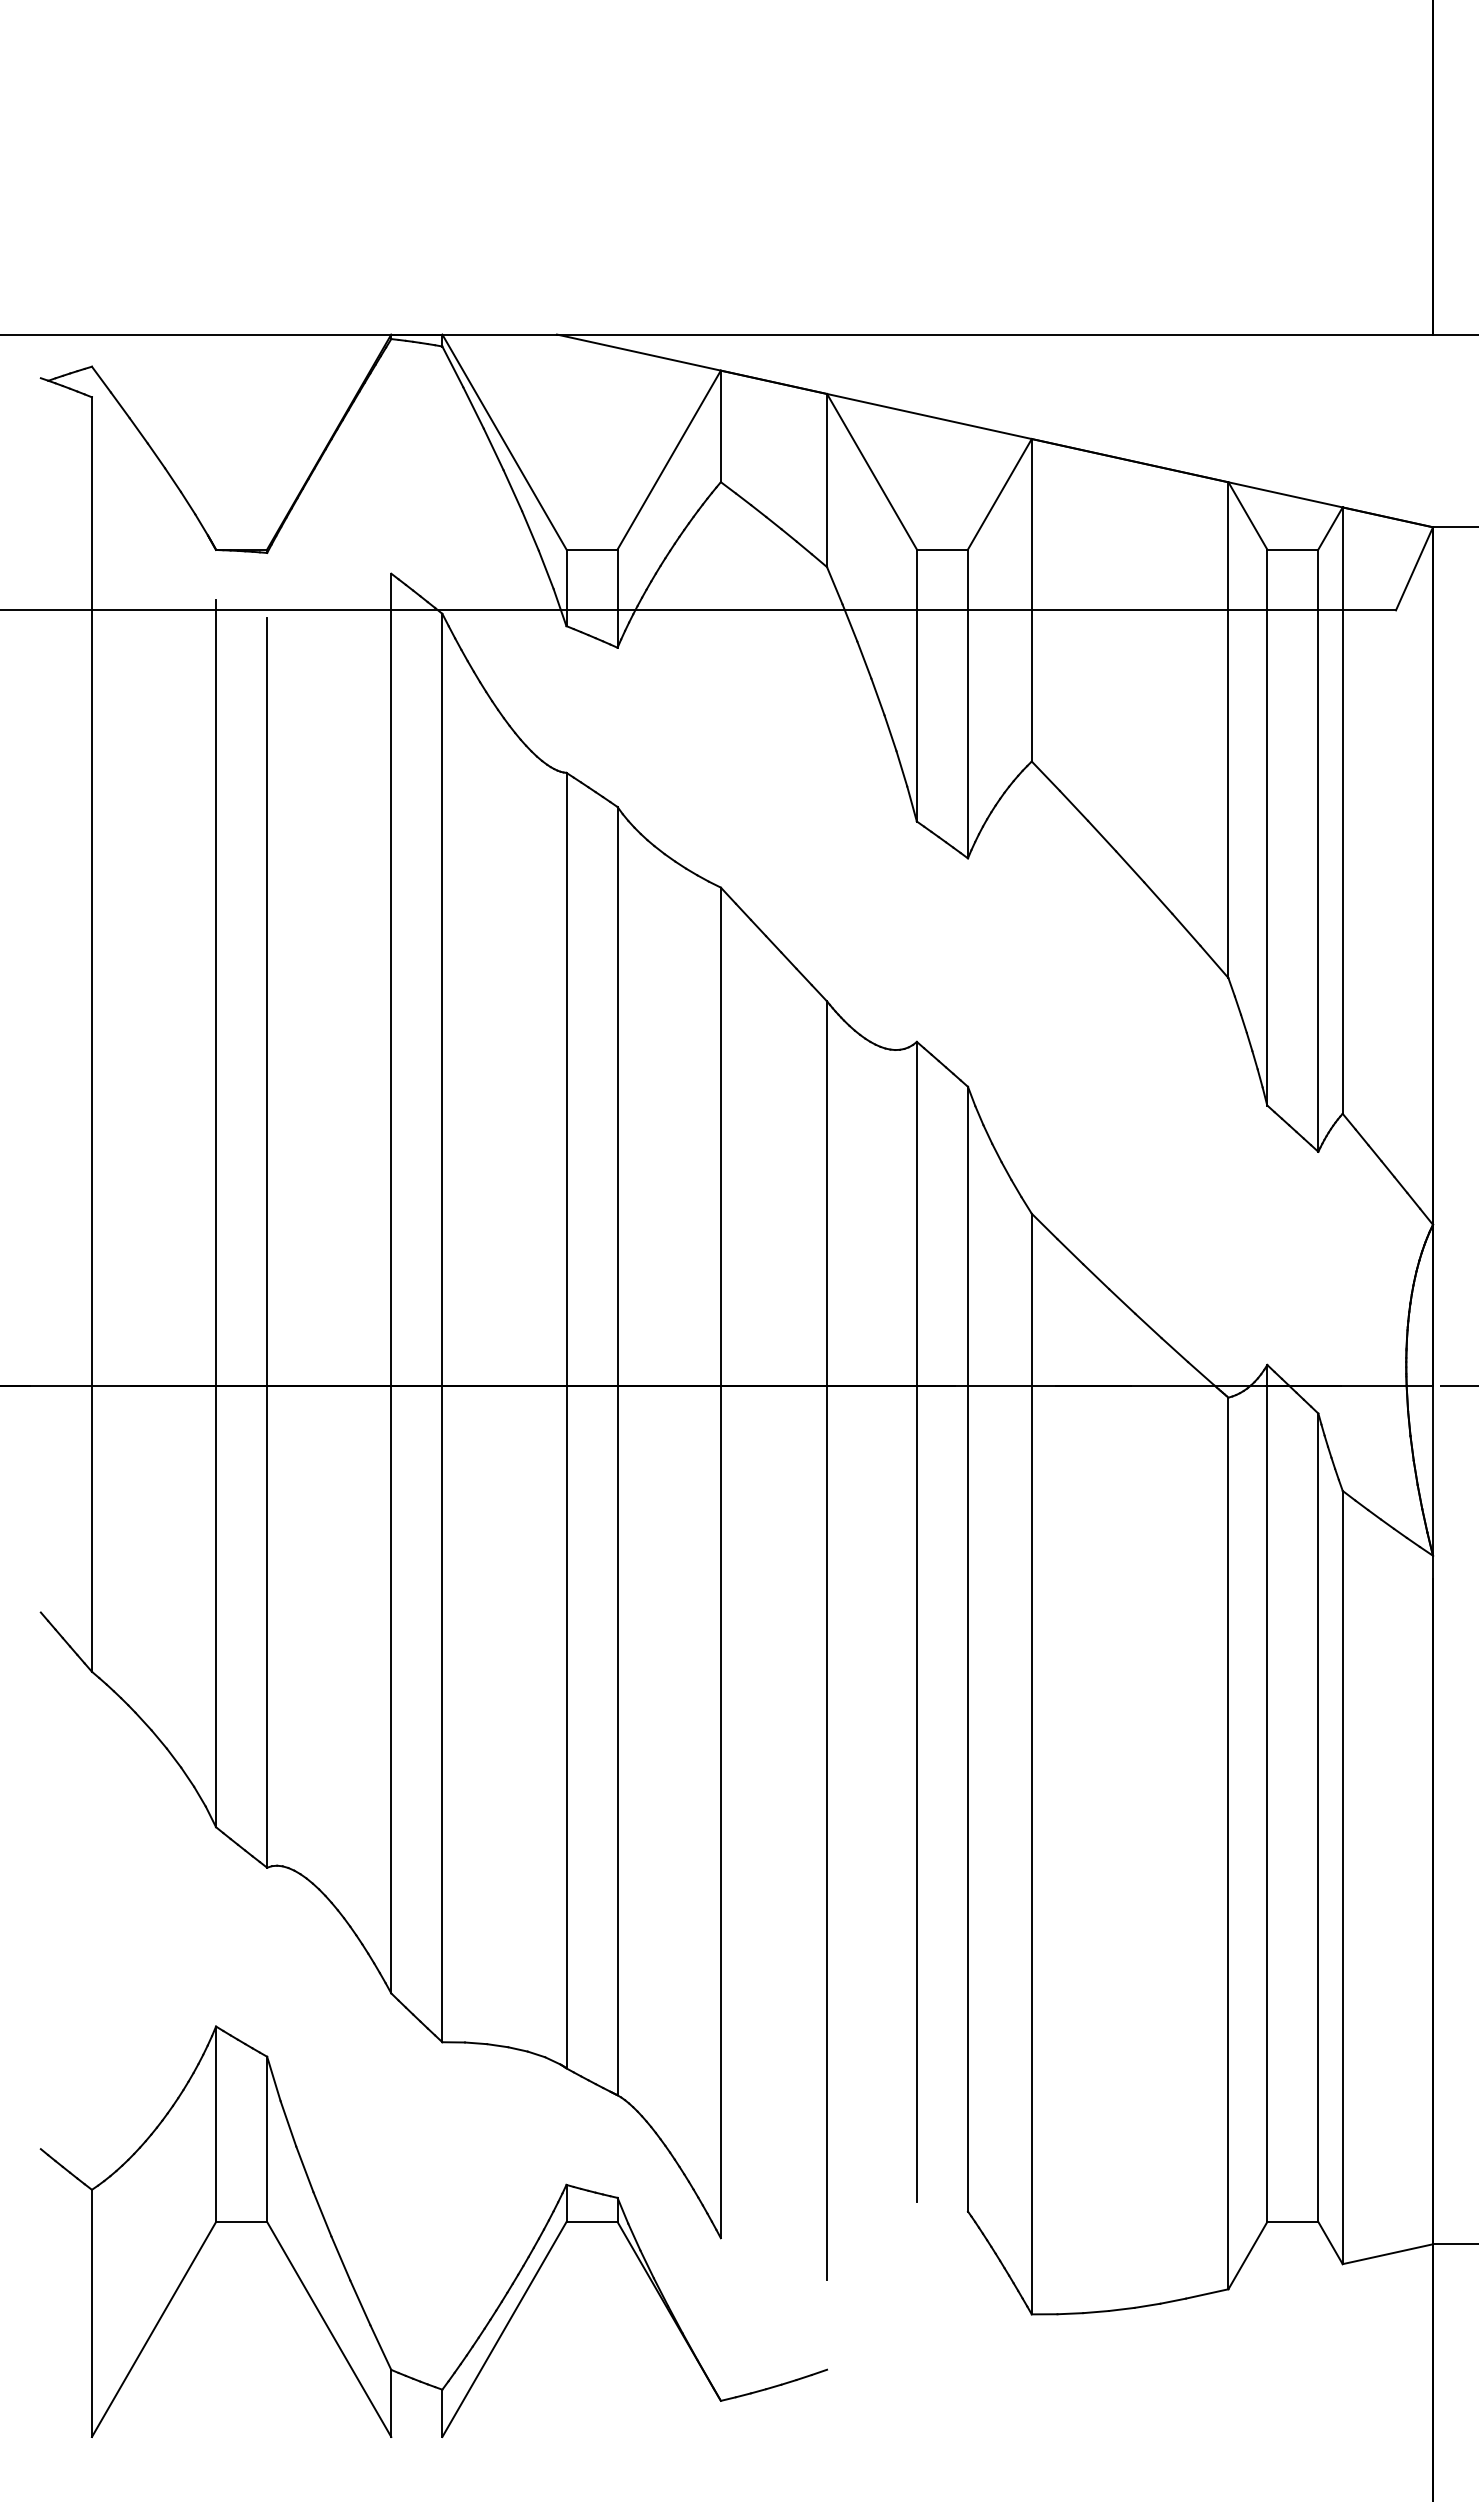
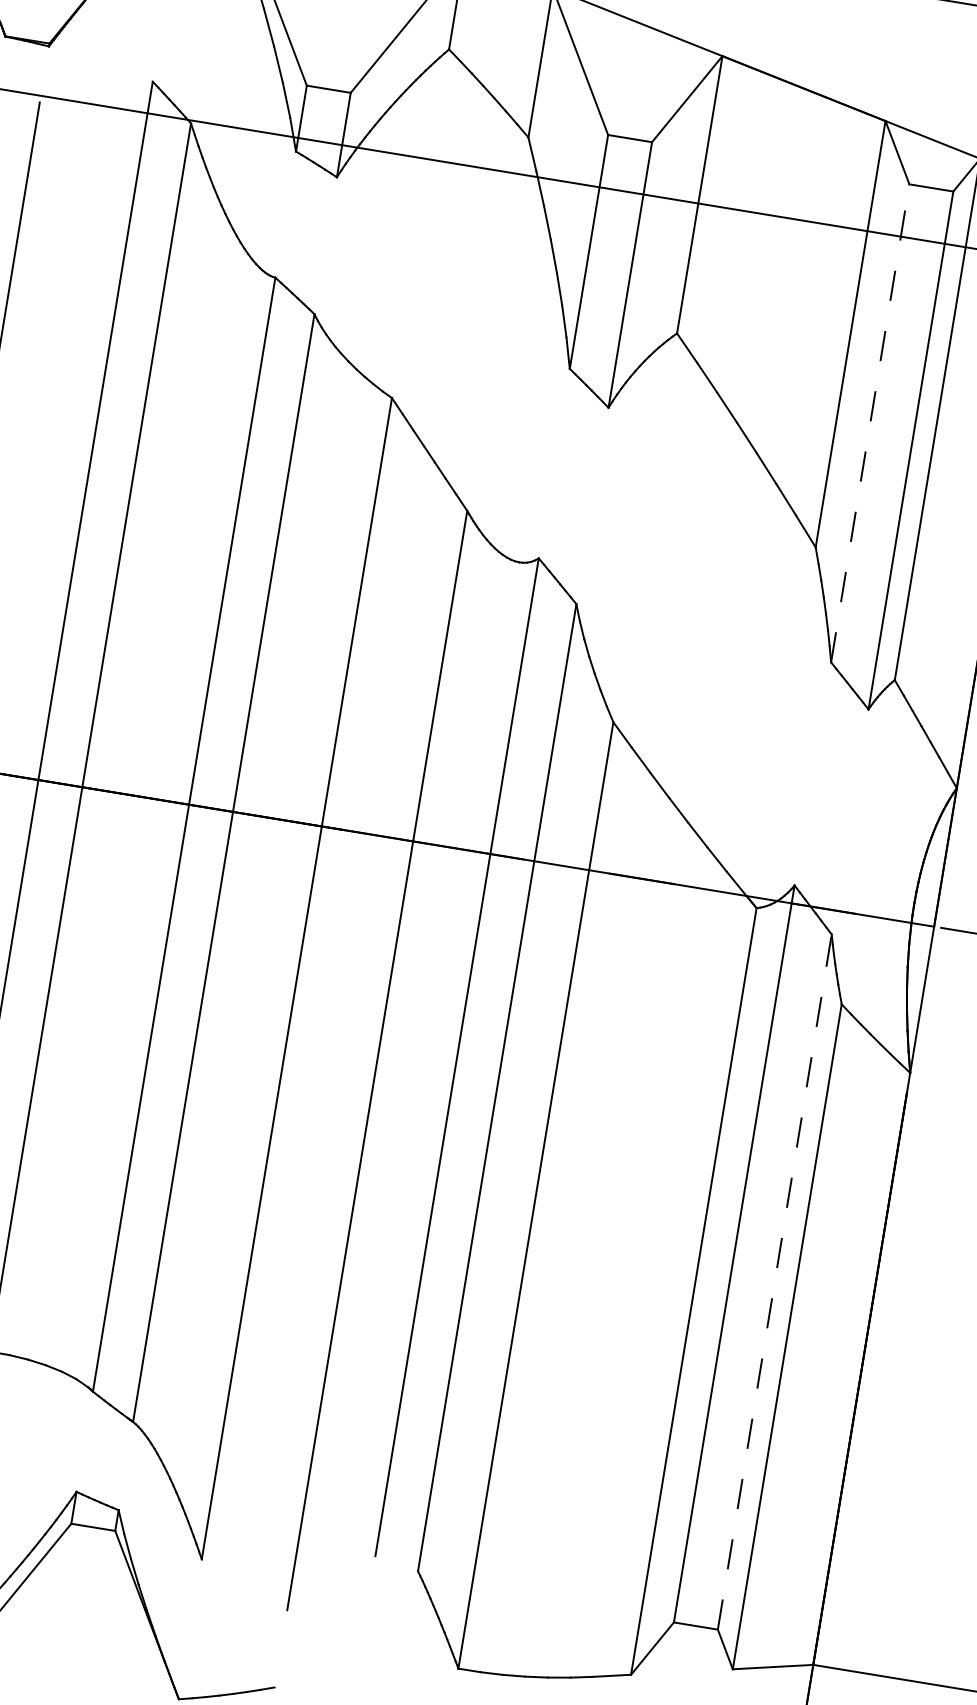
line: (1267, 827) -> (870, 423), solid -> dashed
line: (1318, 1817) -> (774, 1281), solid -> dashed

